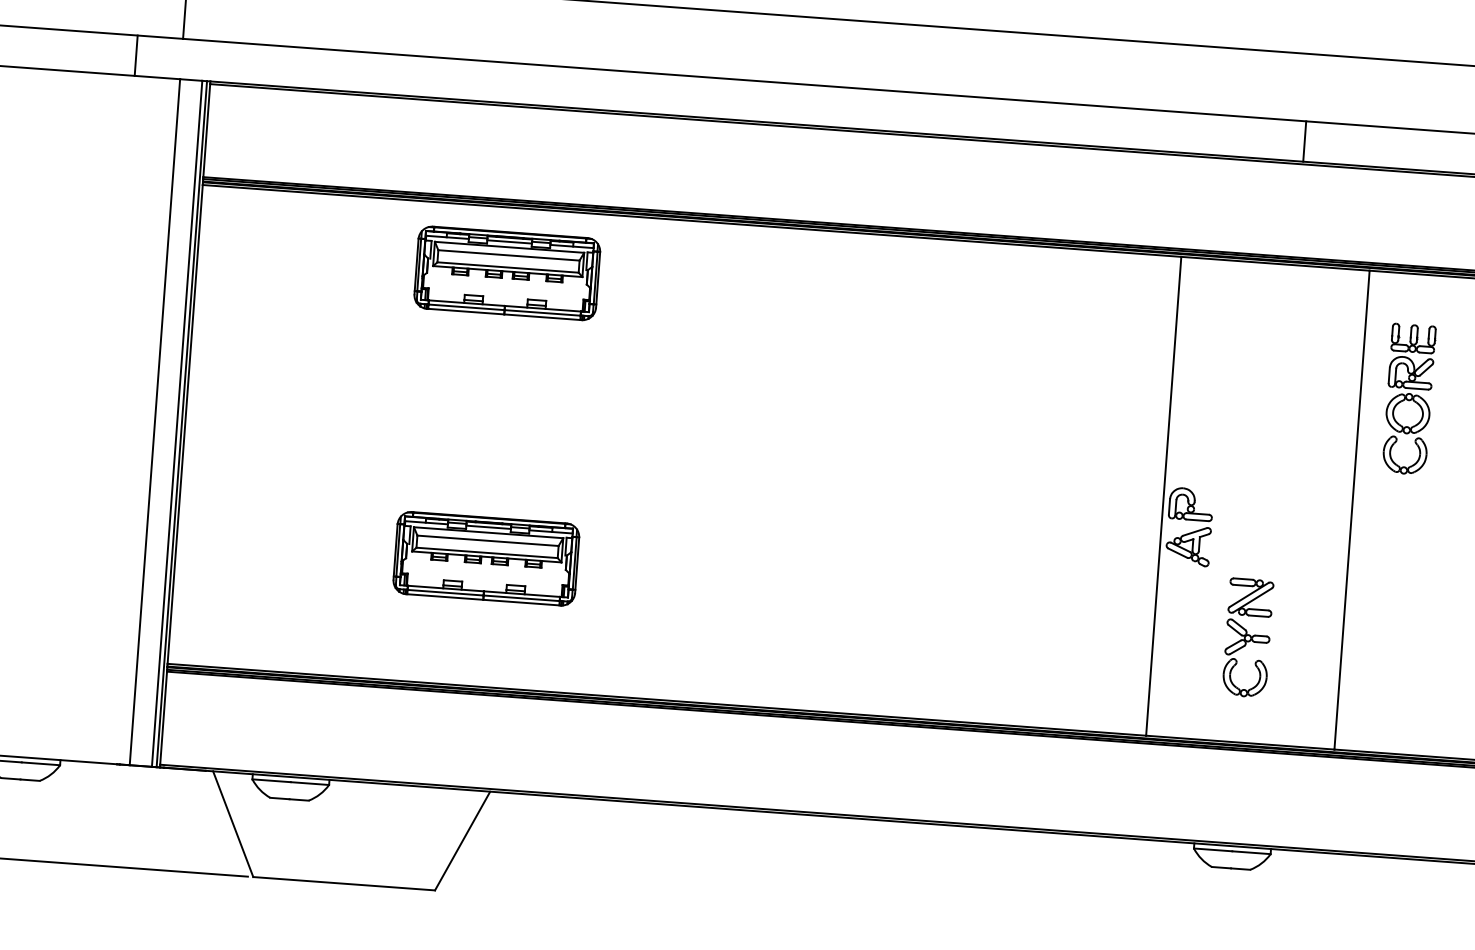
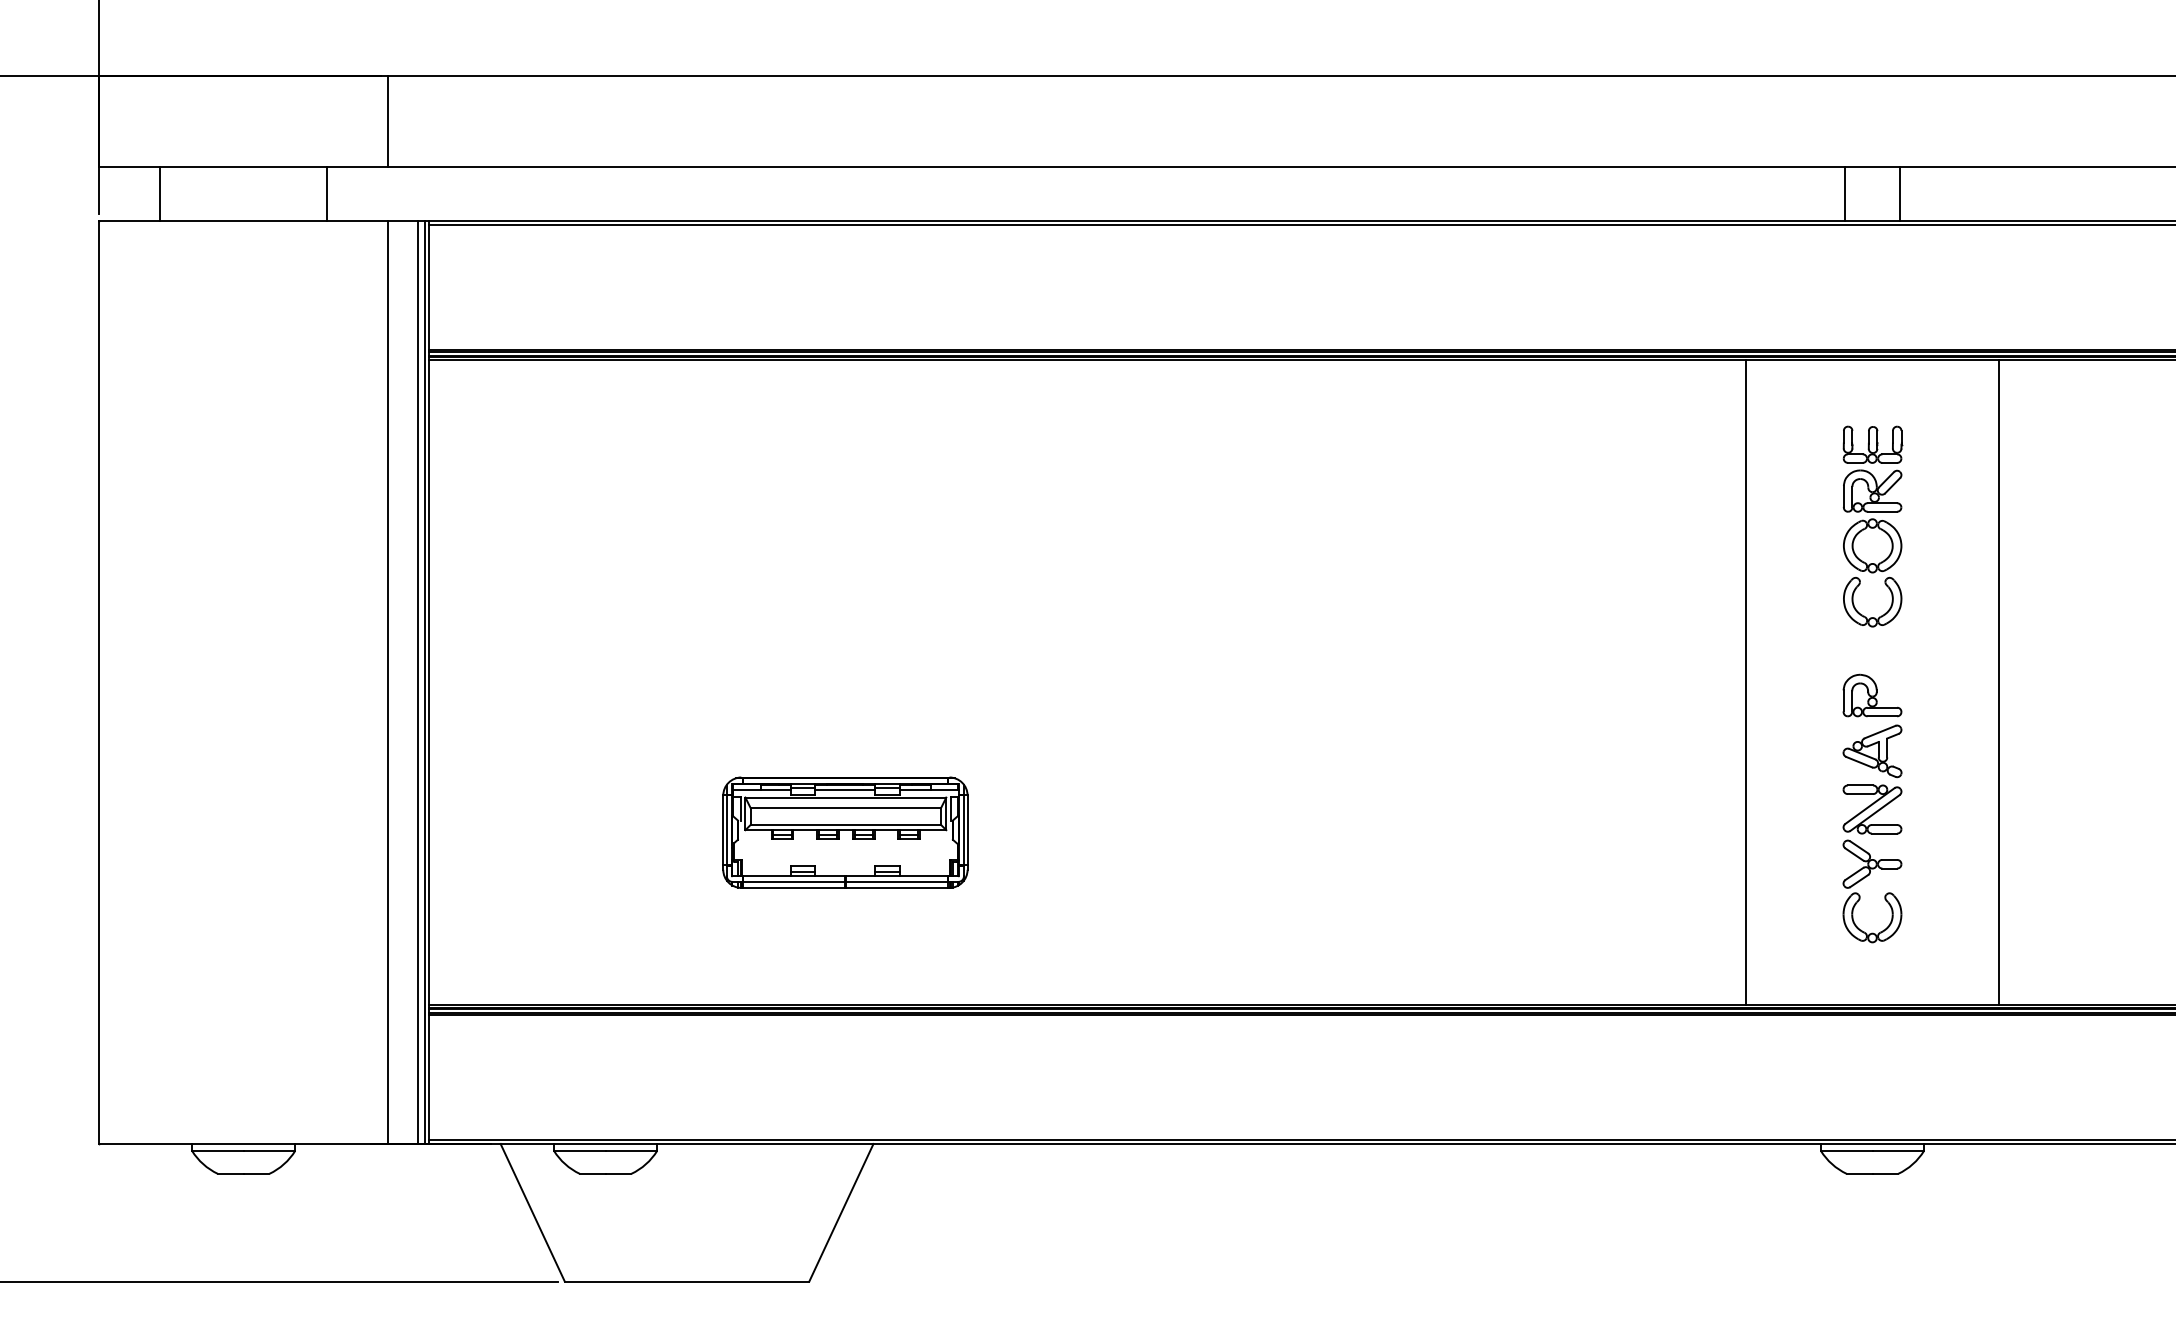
line: (11, 46) -> (159, 193), added
line: (1264, 138) -> (1845, 193), added
part: (507, 273) -> (845, 448), removed
part: (1408, 399) -> (1872, 526), moved
part: (1192, 532) -> (1876, 732), moved

